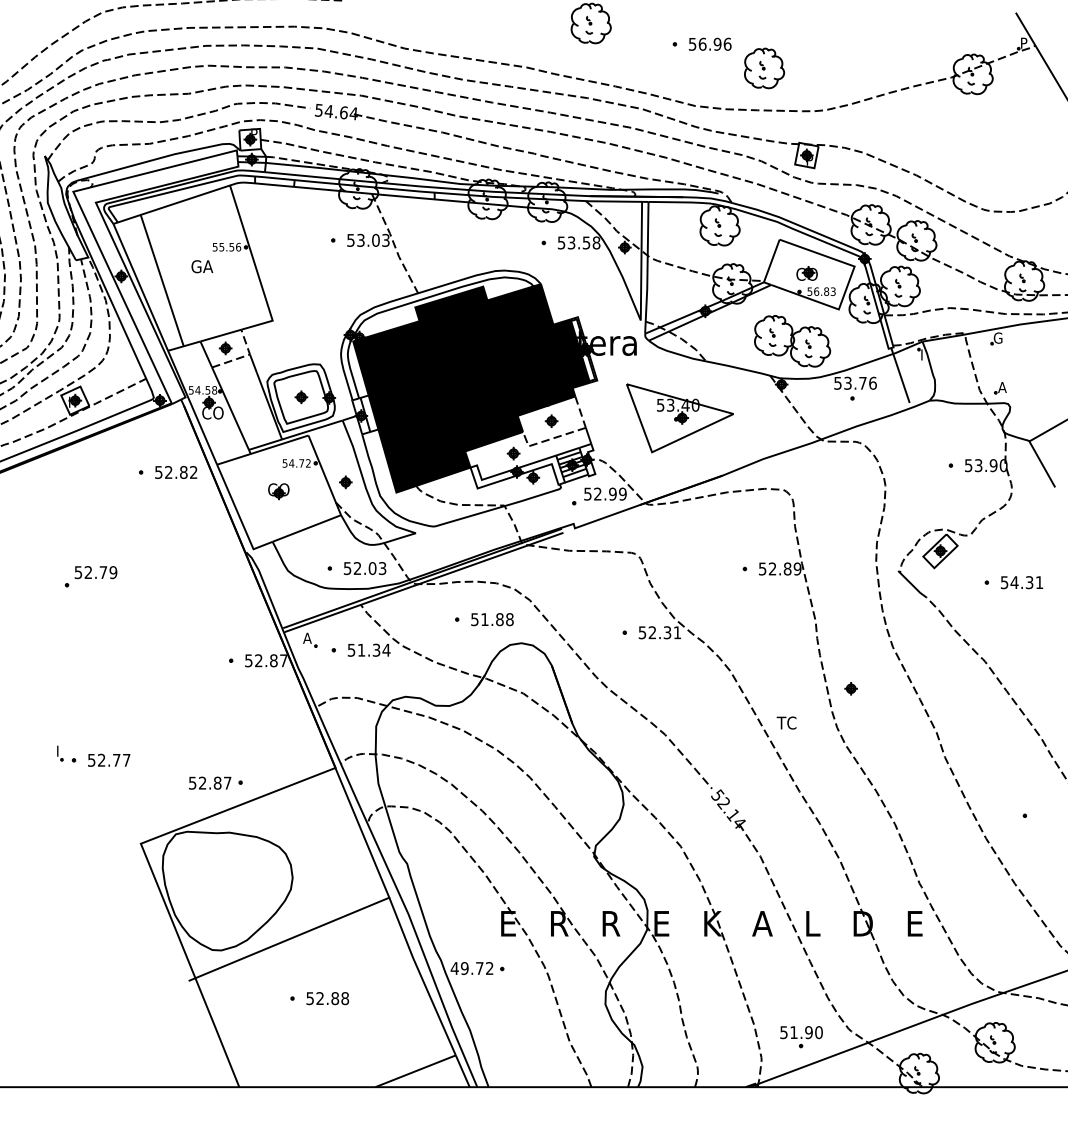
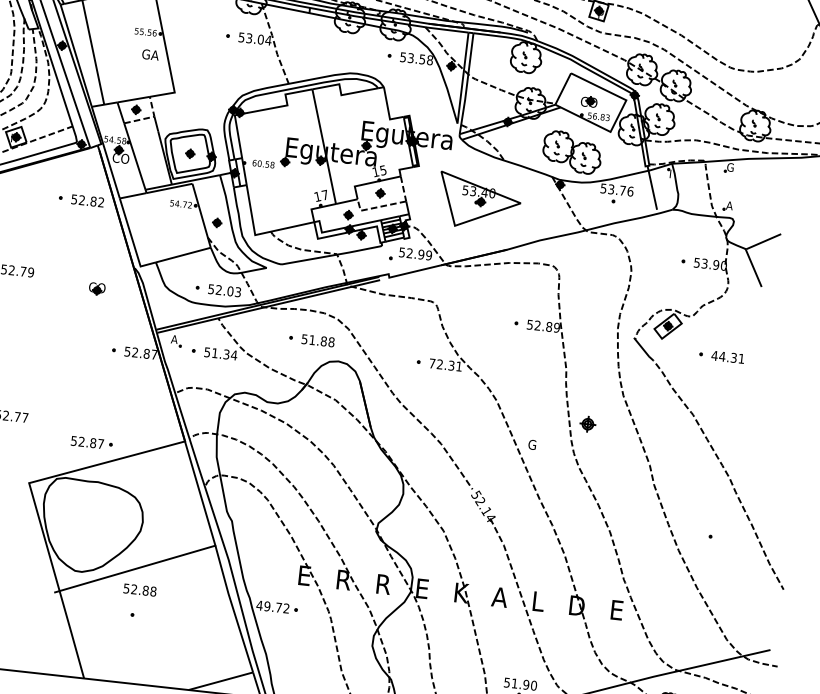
text: (385, 239) -> (268, 39), 53.03 -> 53.04
text: (202, 266) -> (150, 54), moved
fill: (471, 388) -> (321, 161), removed
part: (278, 491) -> (96, 289), moved
text: (1004, 582) -> (714, 355), 54.31 -> 44.31
text: (642, 632) -> (432, 363), 52.31 -> 72.31
part: (850, 688) -> (587, 424), size x1.6
text: (786, 722) -> (535, 444), TC -> G
text: (327, 998) -> (139, 590), moved

